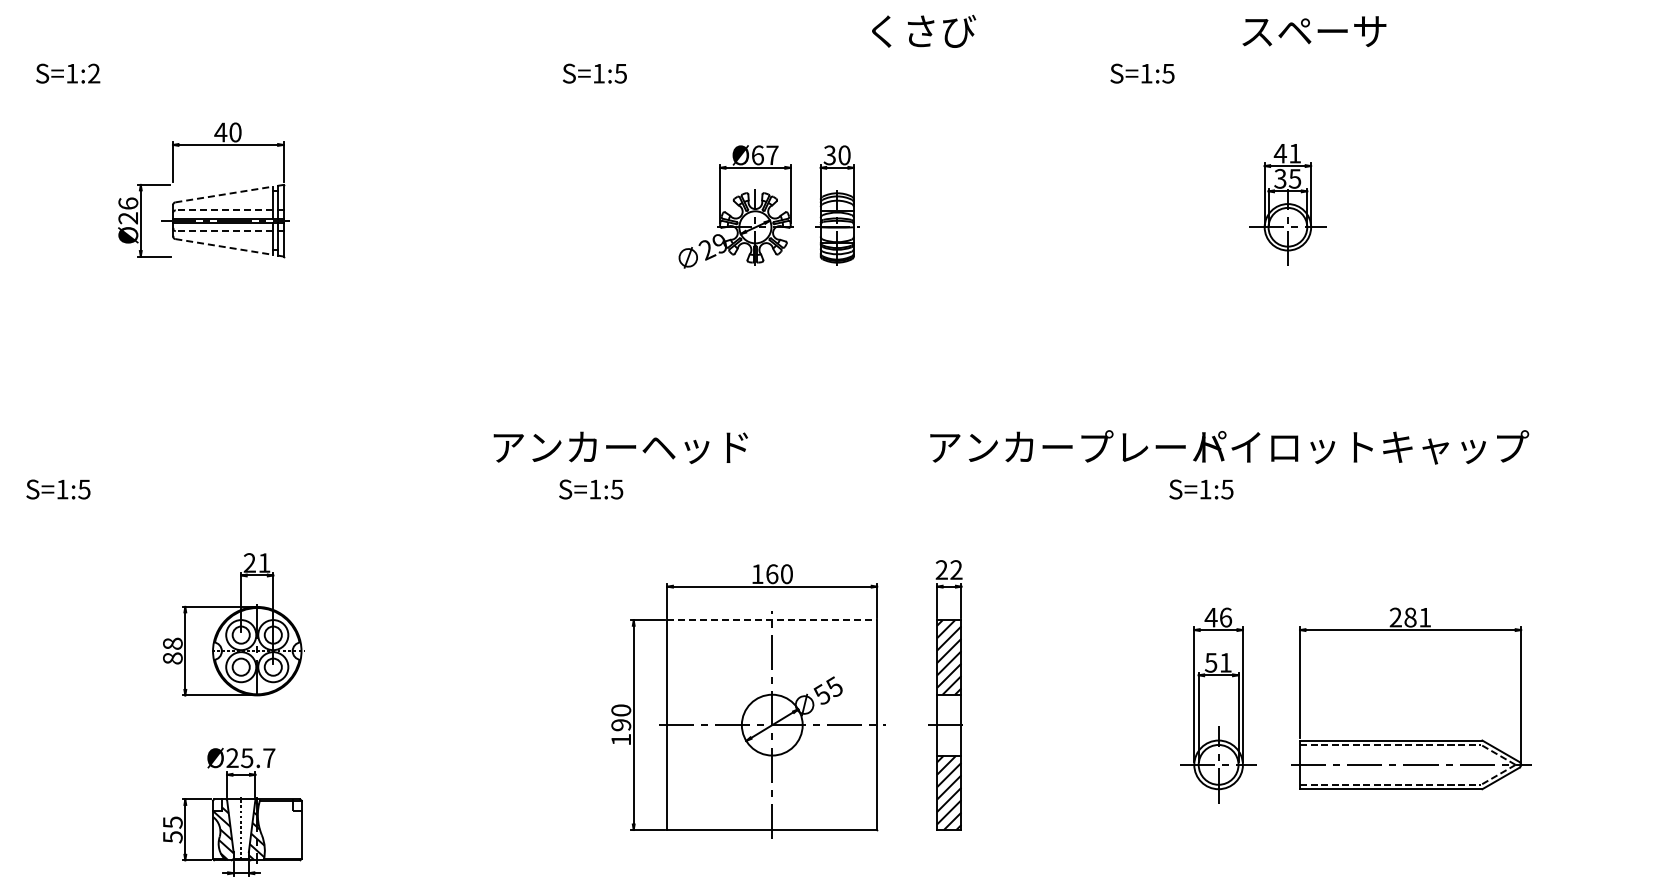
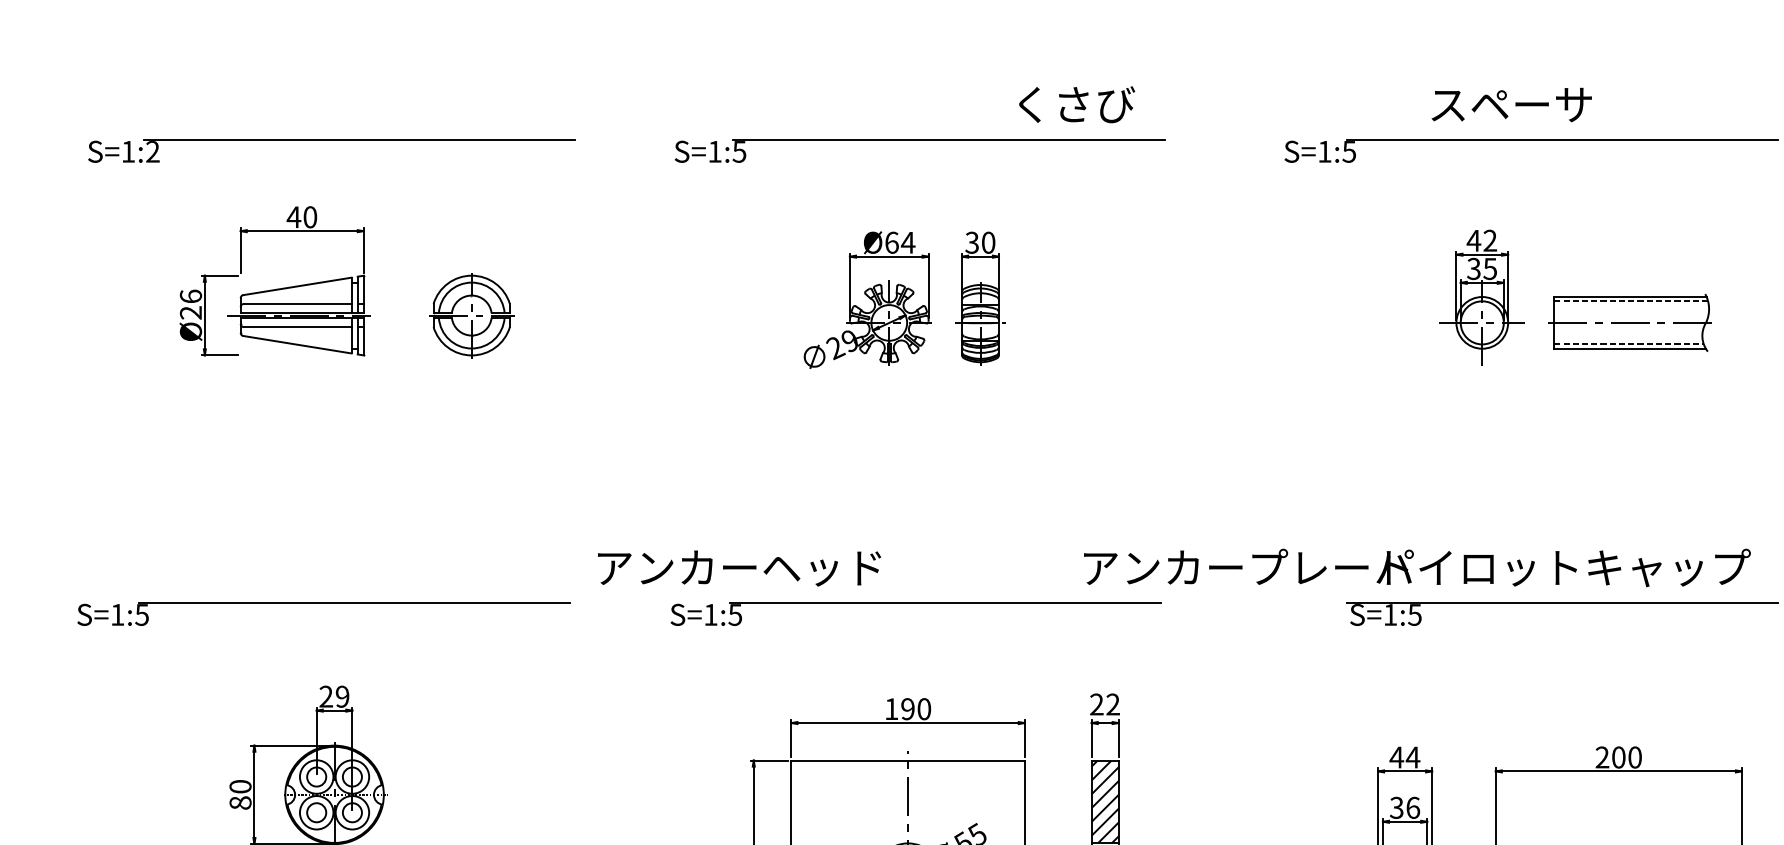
line: (279, 63) -> (359, 140), added
line: (808, 63) -> (948, 140), added
line: (1359, 63) -> (1561, 140), added
text: (1295, 153) -> (1490, 240), 41 -> 42
text: (771, 154) -> (907, 241), Ø67 -> Ø64
line: (224, 194) -> (298, 286), dashed -> solid
line: (223, 210) -> (296, 304), dashed -> solid
part: (380, 220) -> (471, 315), added
part: (1420, 227) -> (1629, 323), added
line: (223, 231) -> (296, 327), dashed -> solid
line: (224, 247) -> (298, 345), dashed -> solid
line: (274, 479) -> (353, 603), added
line: (805, 479) -> (945, 603), added
line: (1359, 479) -> (1561, 603), added
text: (264, 562) -> (342, 696), 21 -> 29
text: (772, 574) -> (908, 709), 160 -> 190
text: (1225, 617) -> (1412, 757), 46 -> 44
text: (1417, 617) -> (1626, 757), 281 -> 200
line: (772, 620) -> (908, 760), dashed -> solid
text: (172, 643) -> (240, 786), 88 -> 80
text: (1218, 662) -> (1404, 807), 51 -> 36

